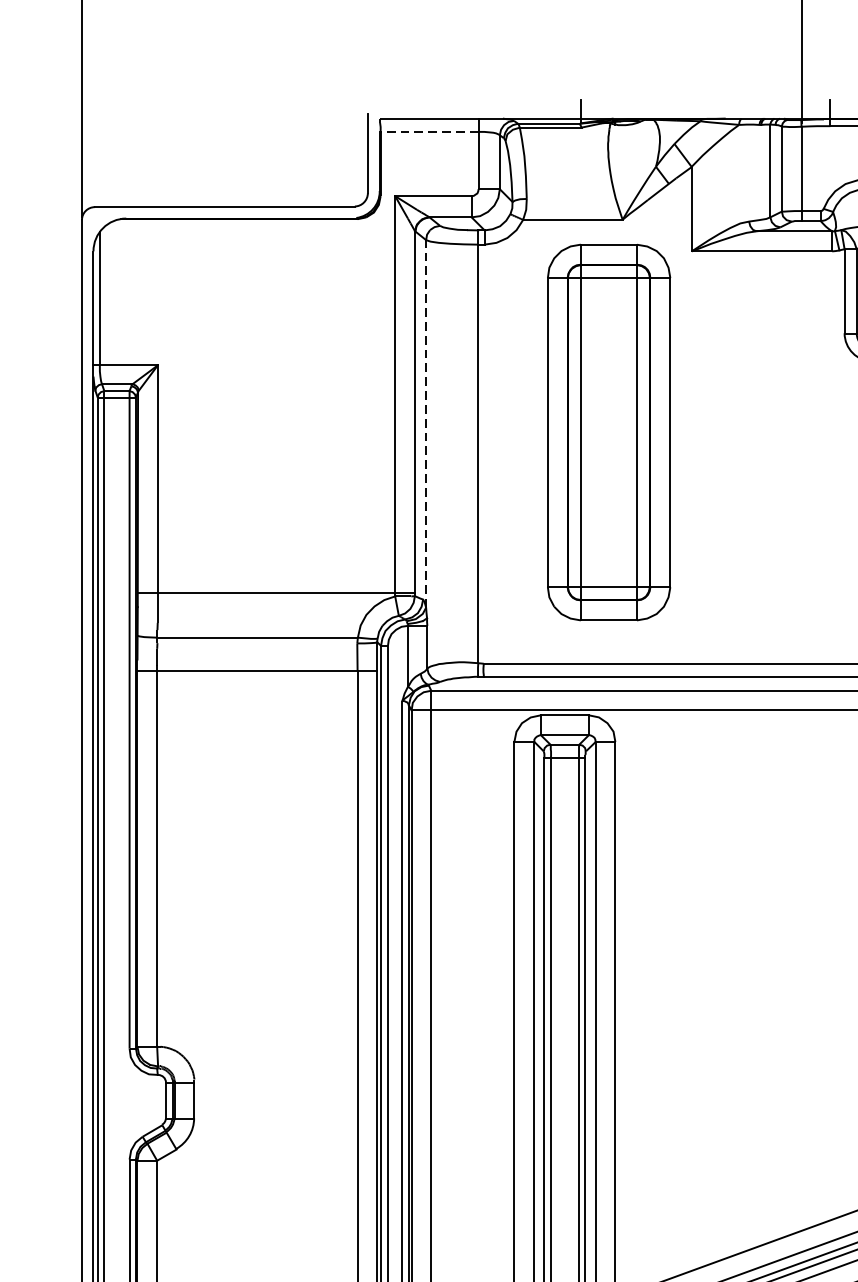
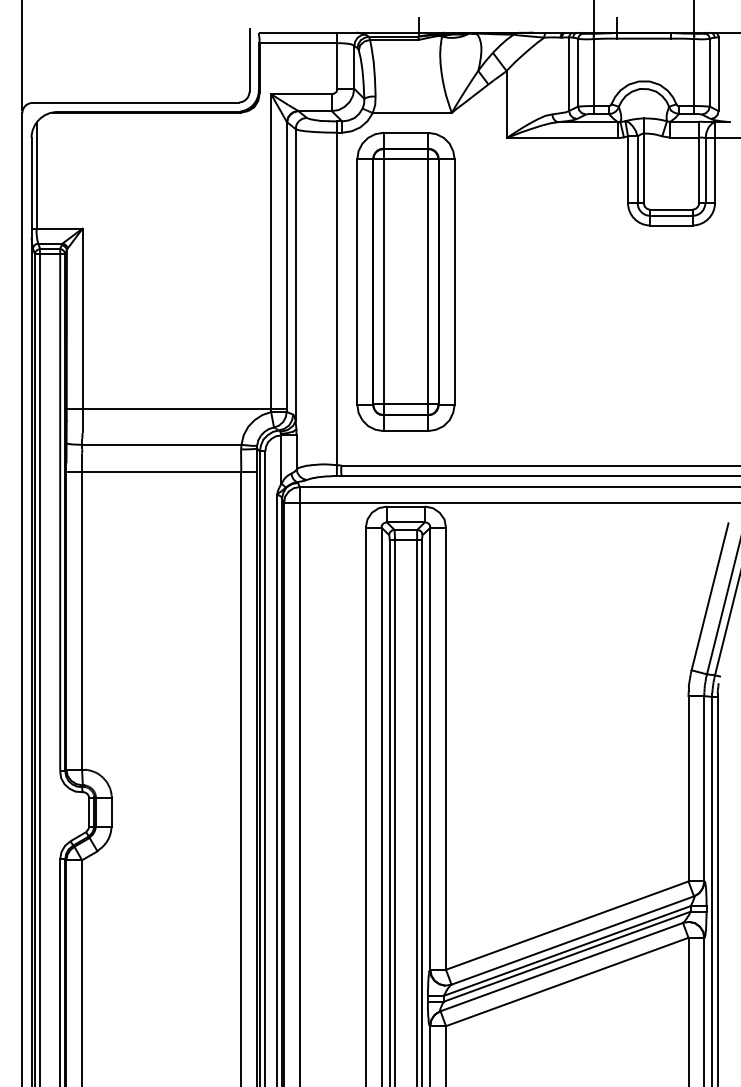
line: (429, 132) -> (298, 43), dashed -> solid
line: (425, 424) -> (295, 275), dashed -> solid
part: (608, 431) -> (405, 281), moved

